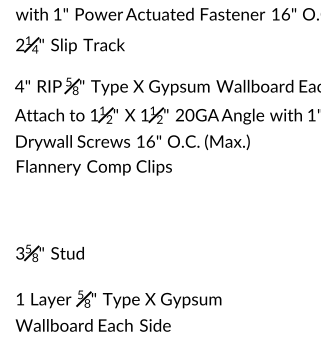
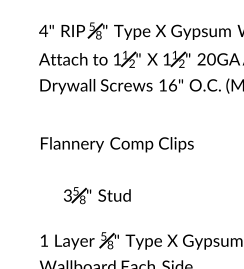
text: (94, 167) -> (117, 144), moved
part: (49, 252) -> (96, 194), moved

